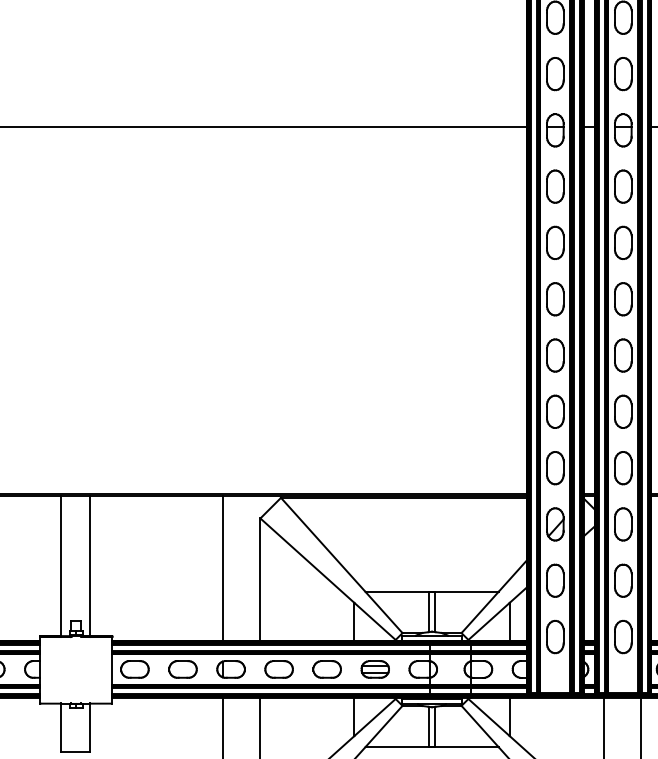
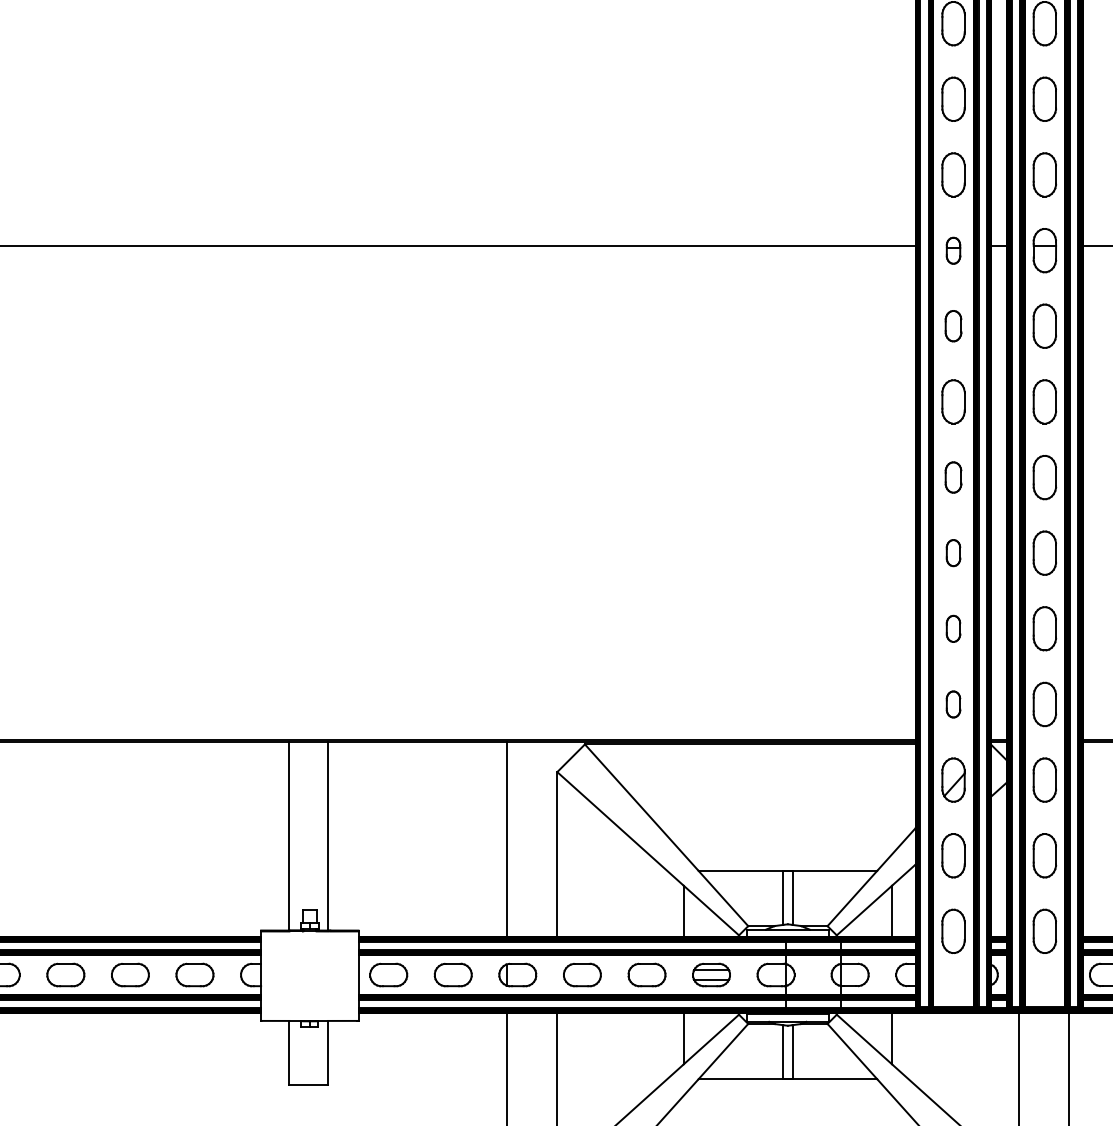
part: (555, 130) -> (953, 250), size x0.6
part: (555, 186) -> (953, 325), size x0.7
part: (555, 299) -> (953, 477), size x0.7
part: (555, 355) -> (953, 552), size x0.6
part: (555, 411) -> (953, 628), size x0.6
part: (555, 468) -> (953, 704), size x0.6

